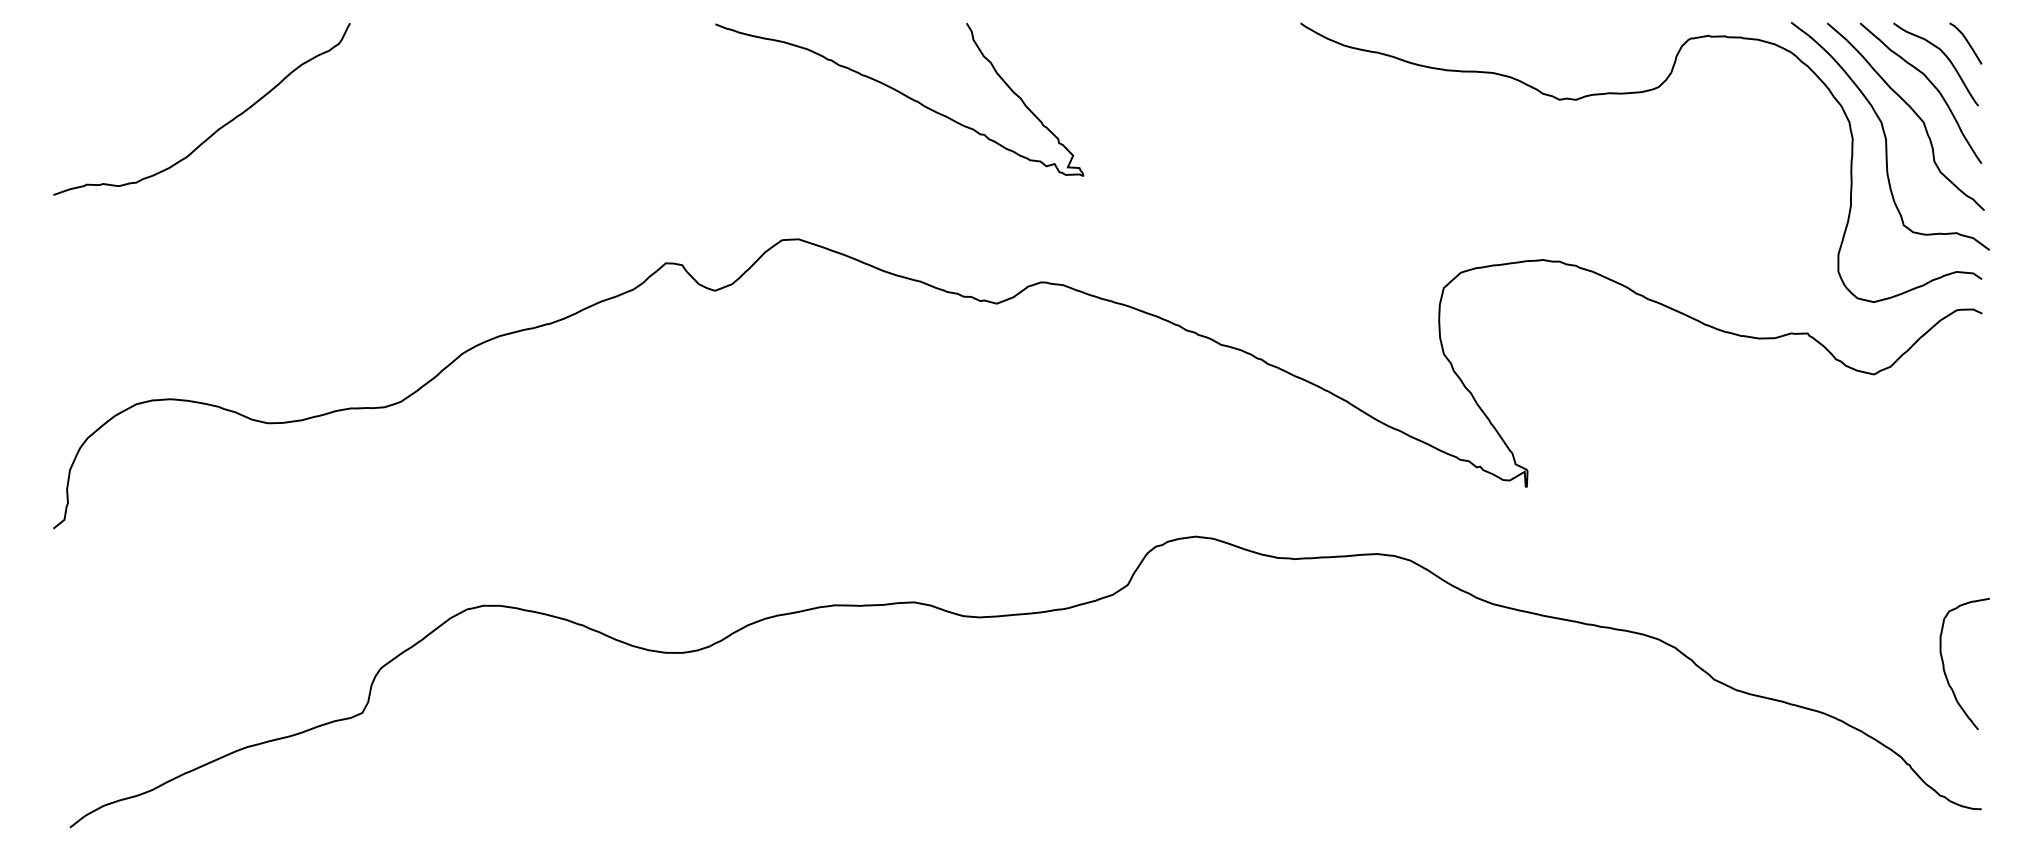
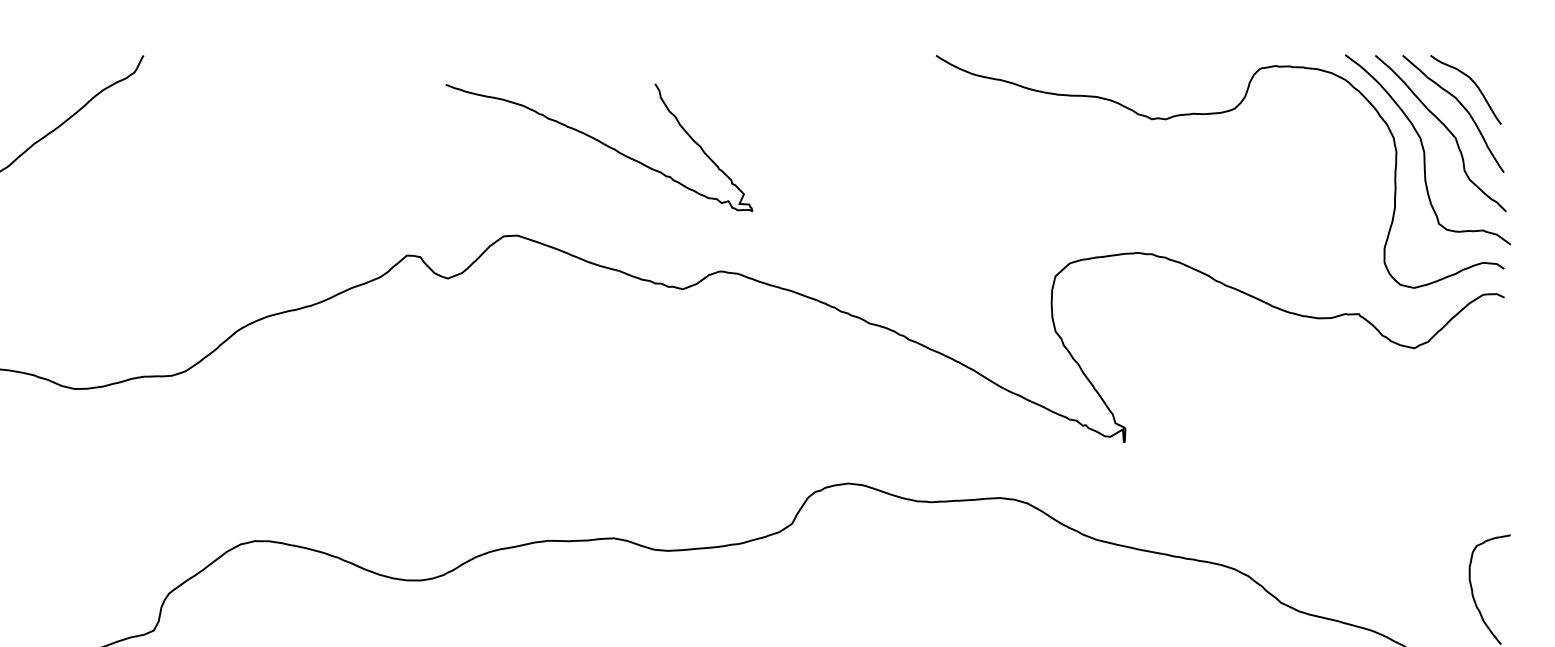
curve: (1967, 43) -> (1492, 72), removed
curve: (901, 94) -> (600, 143), moved

